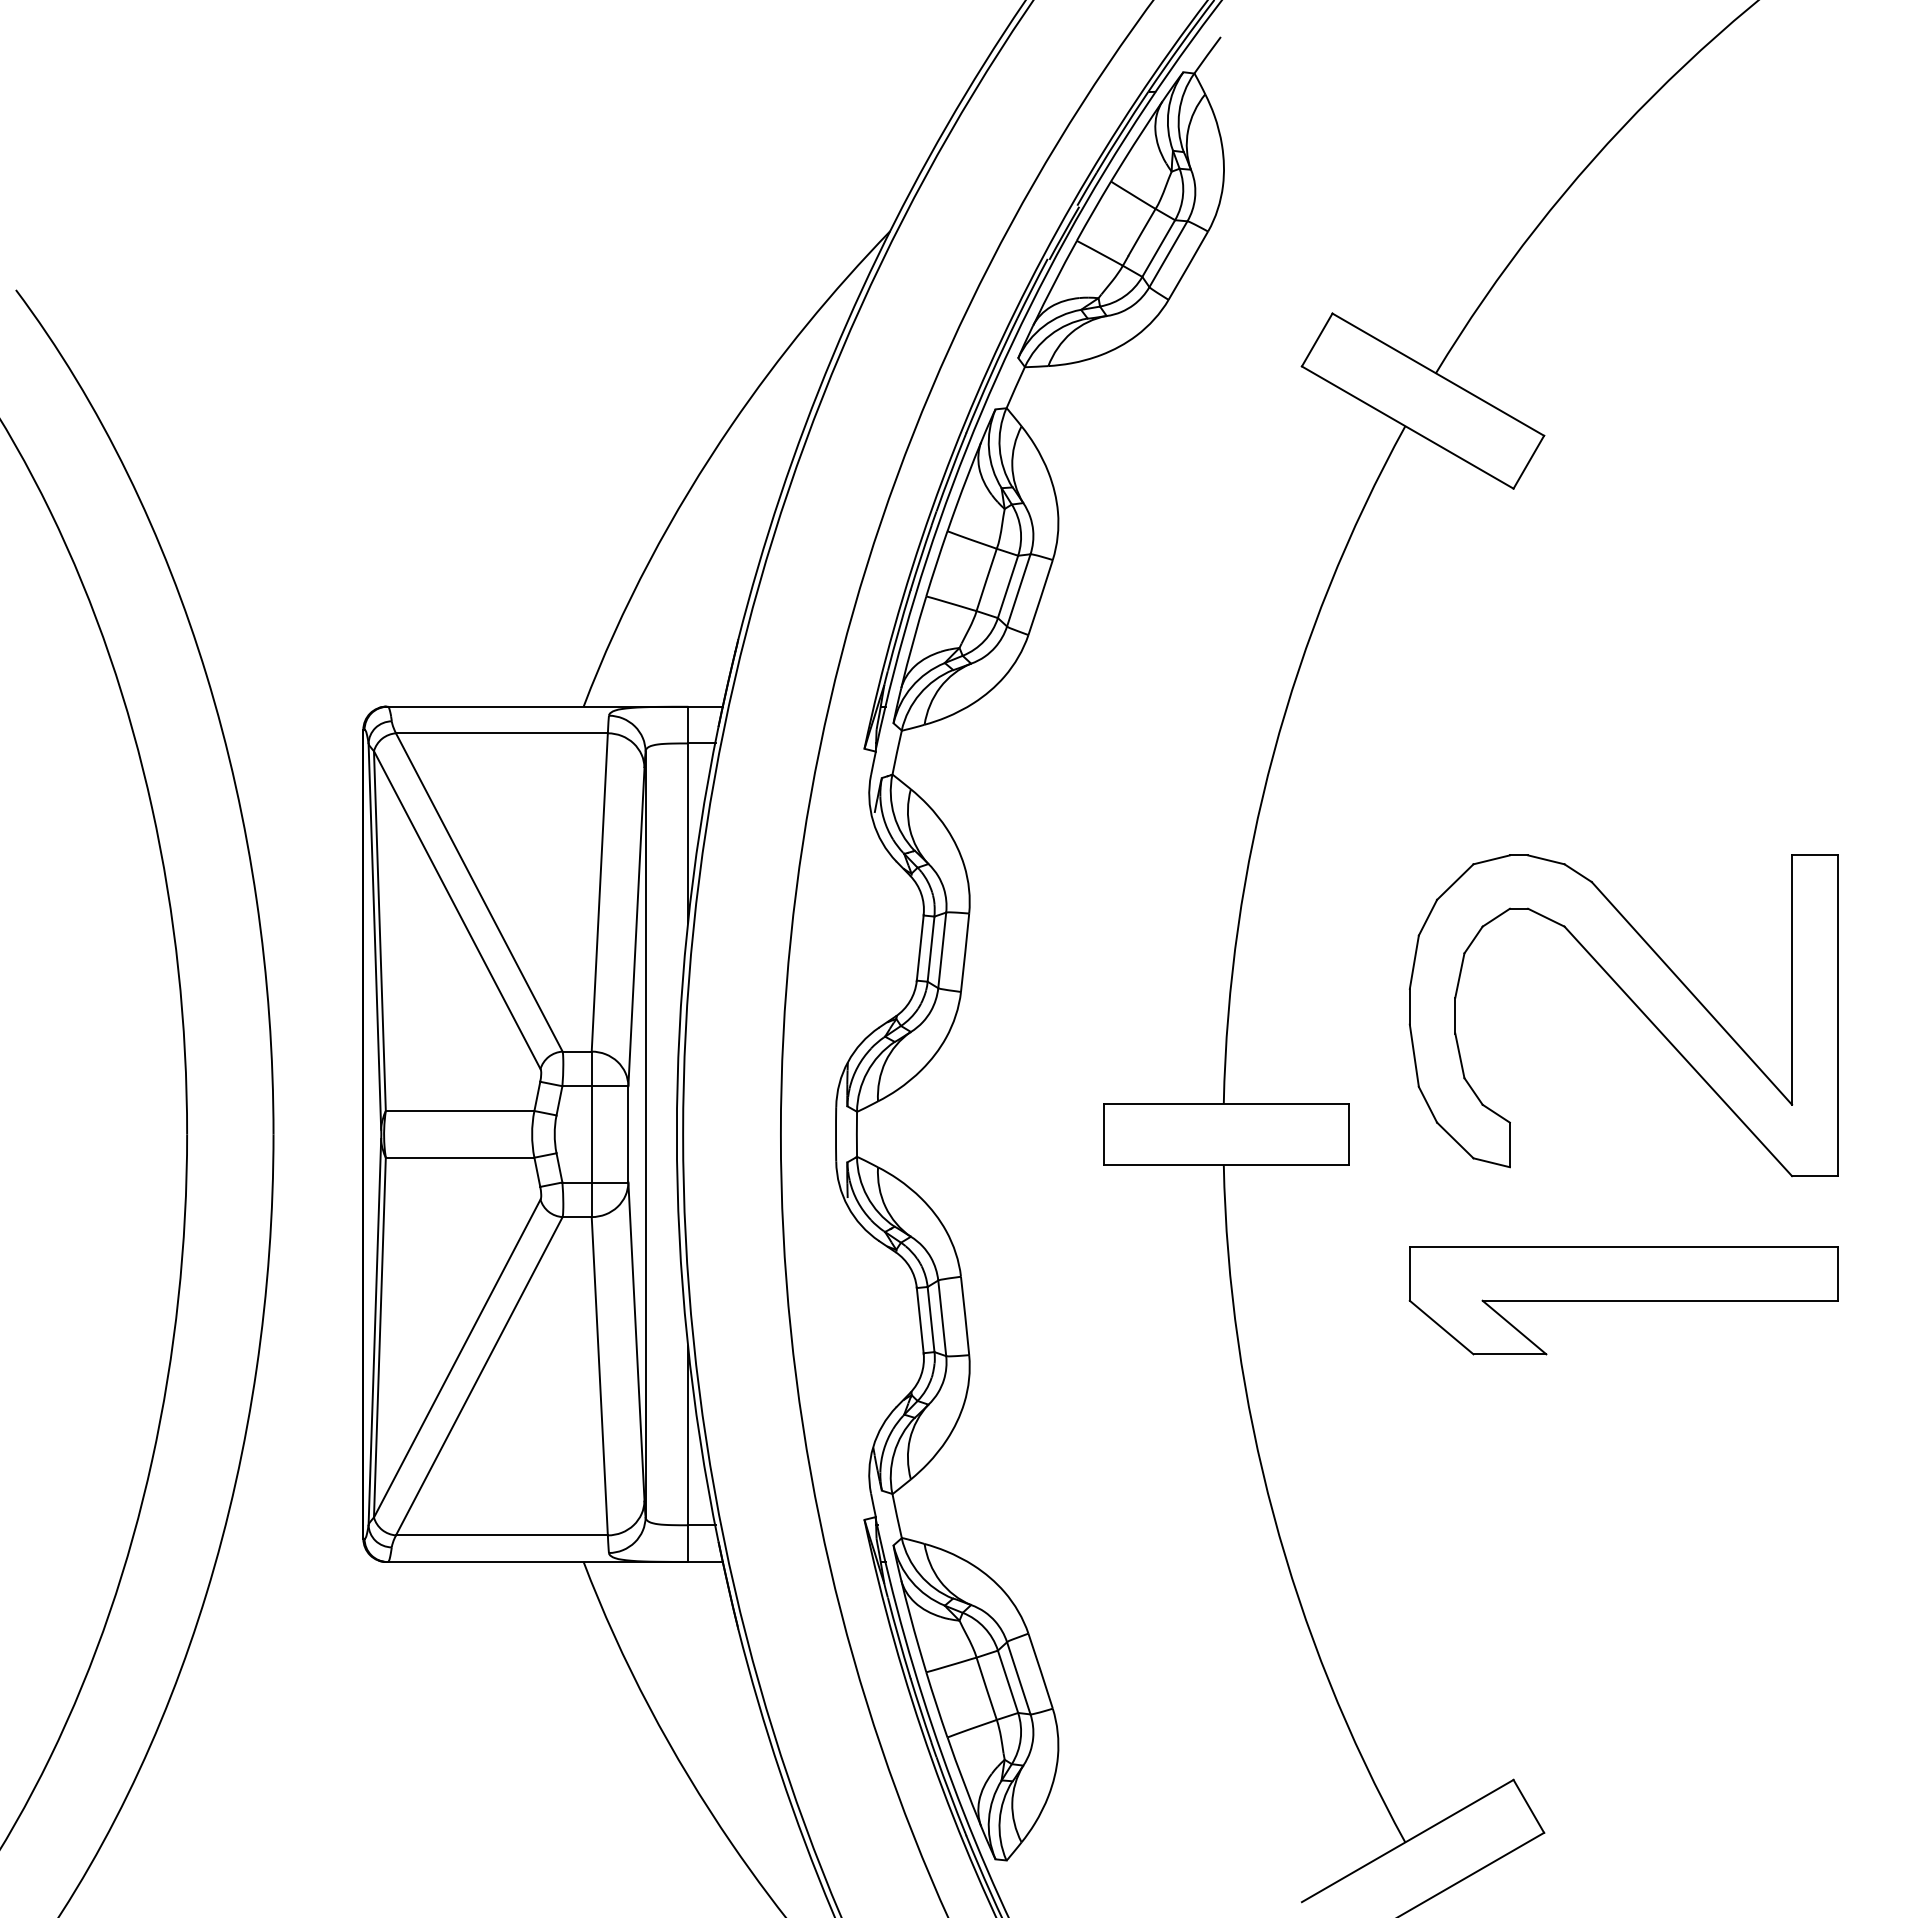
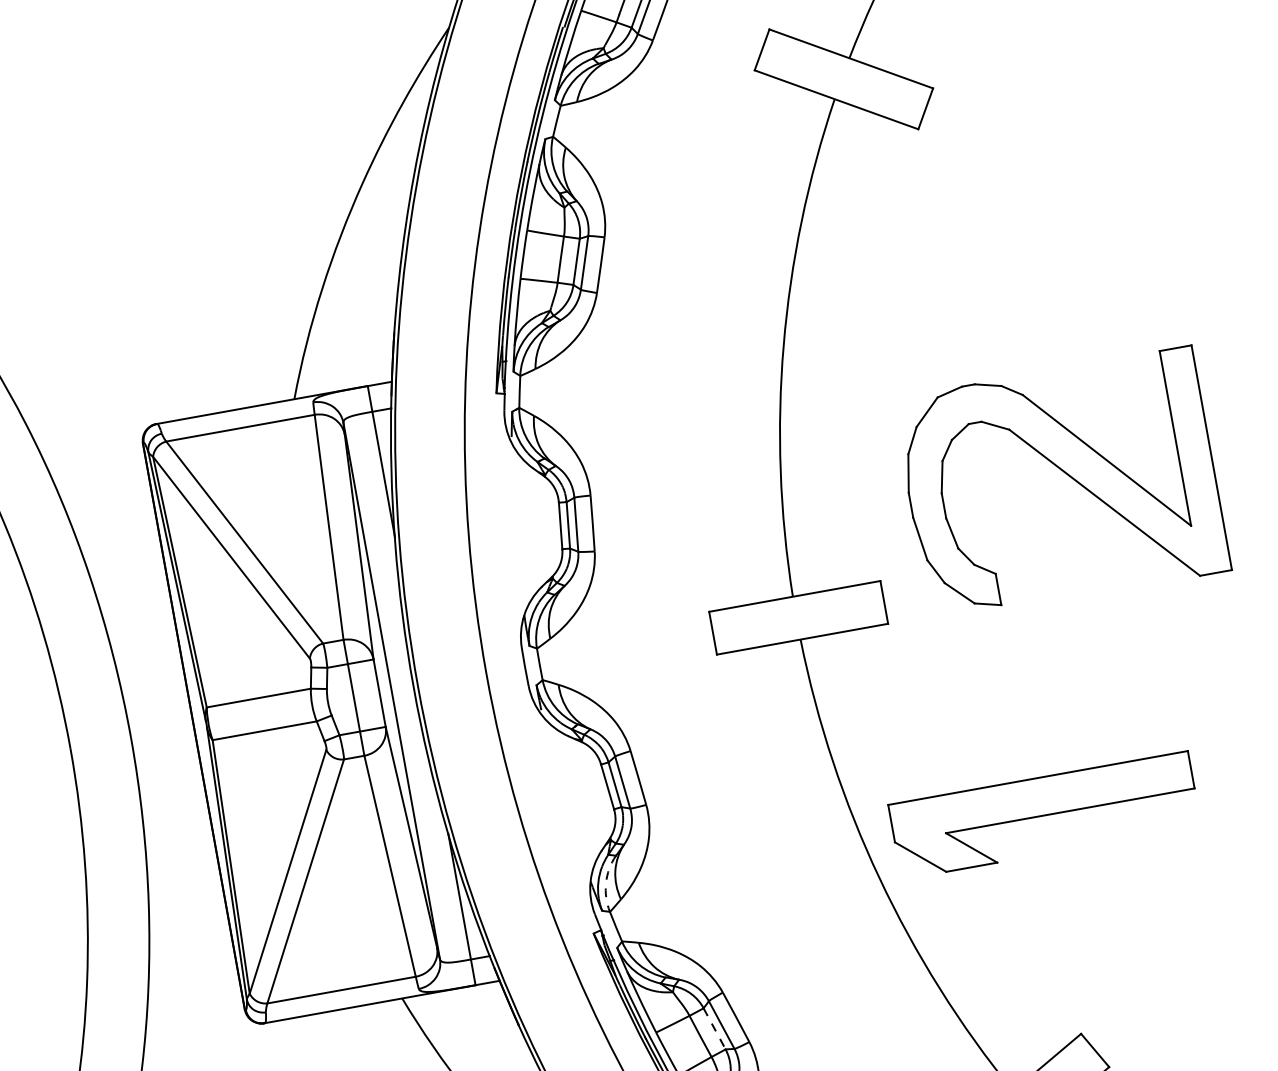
part: (1623, 1300) -> (1044, 815), moved
arc: (894, 1453) -> (606, 883), solid -> dashed
line: (1008, 1681) -> (714, 1028), solid -> dashed

